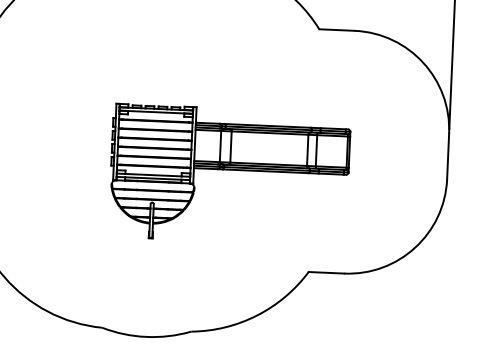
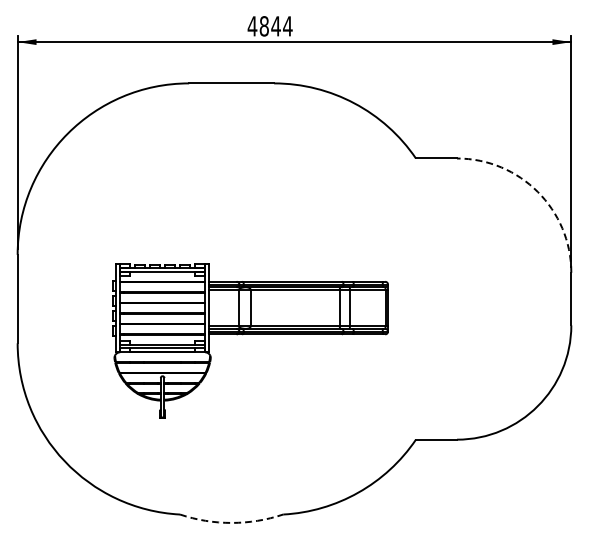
arc: (422, 62) -> (537, 191), solid -> dashed
part: (229, 175) -> (250, 340), moved
arc: (146, 336) -> (231, 522), solid -> dashed

